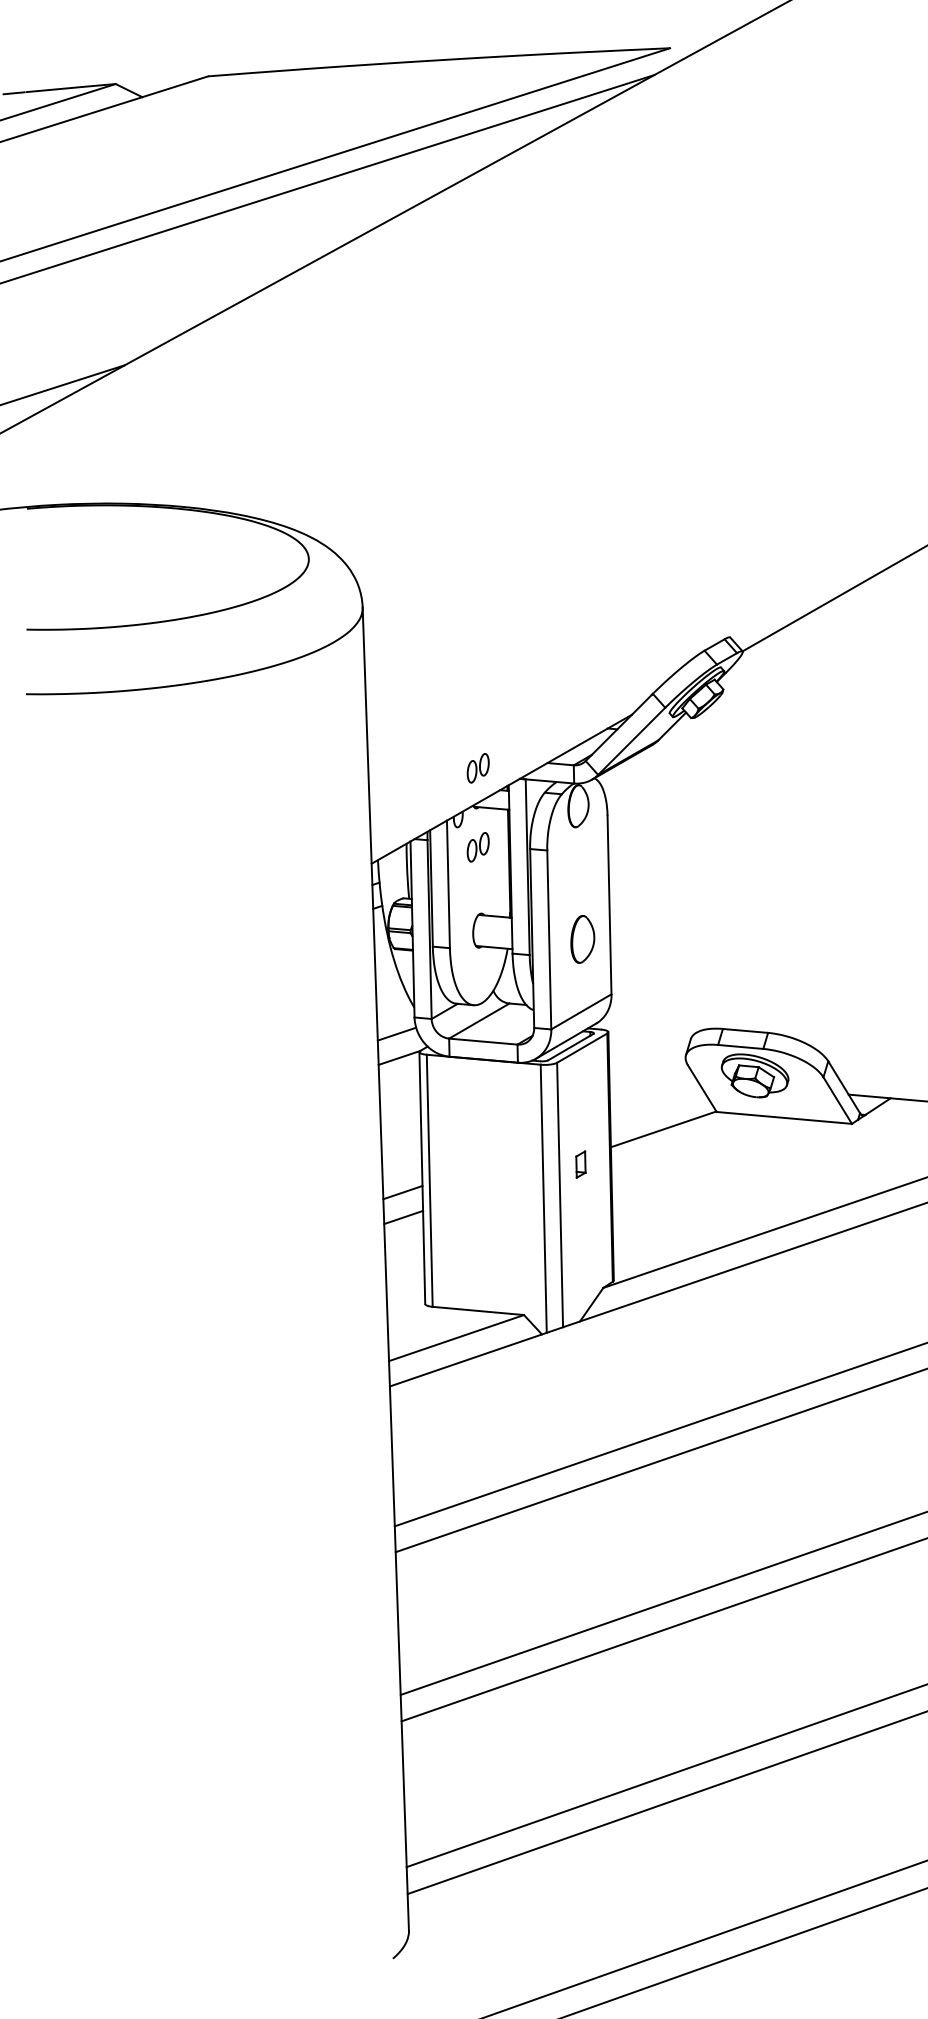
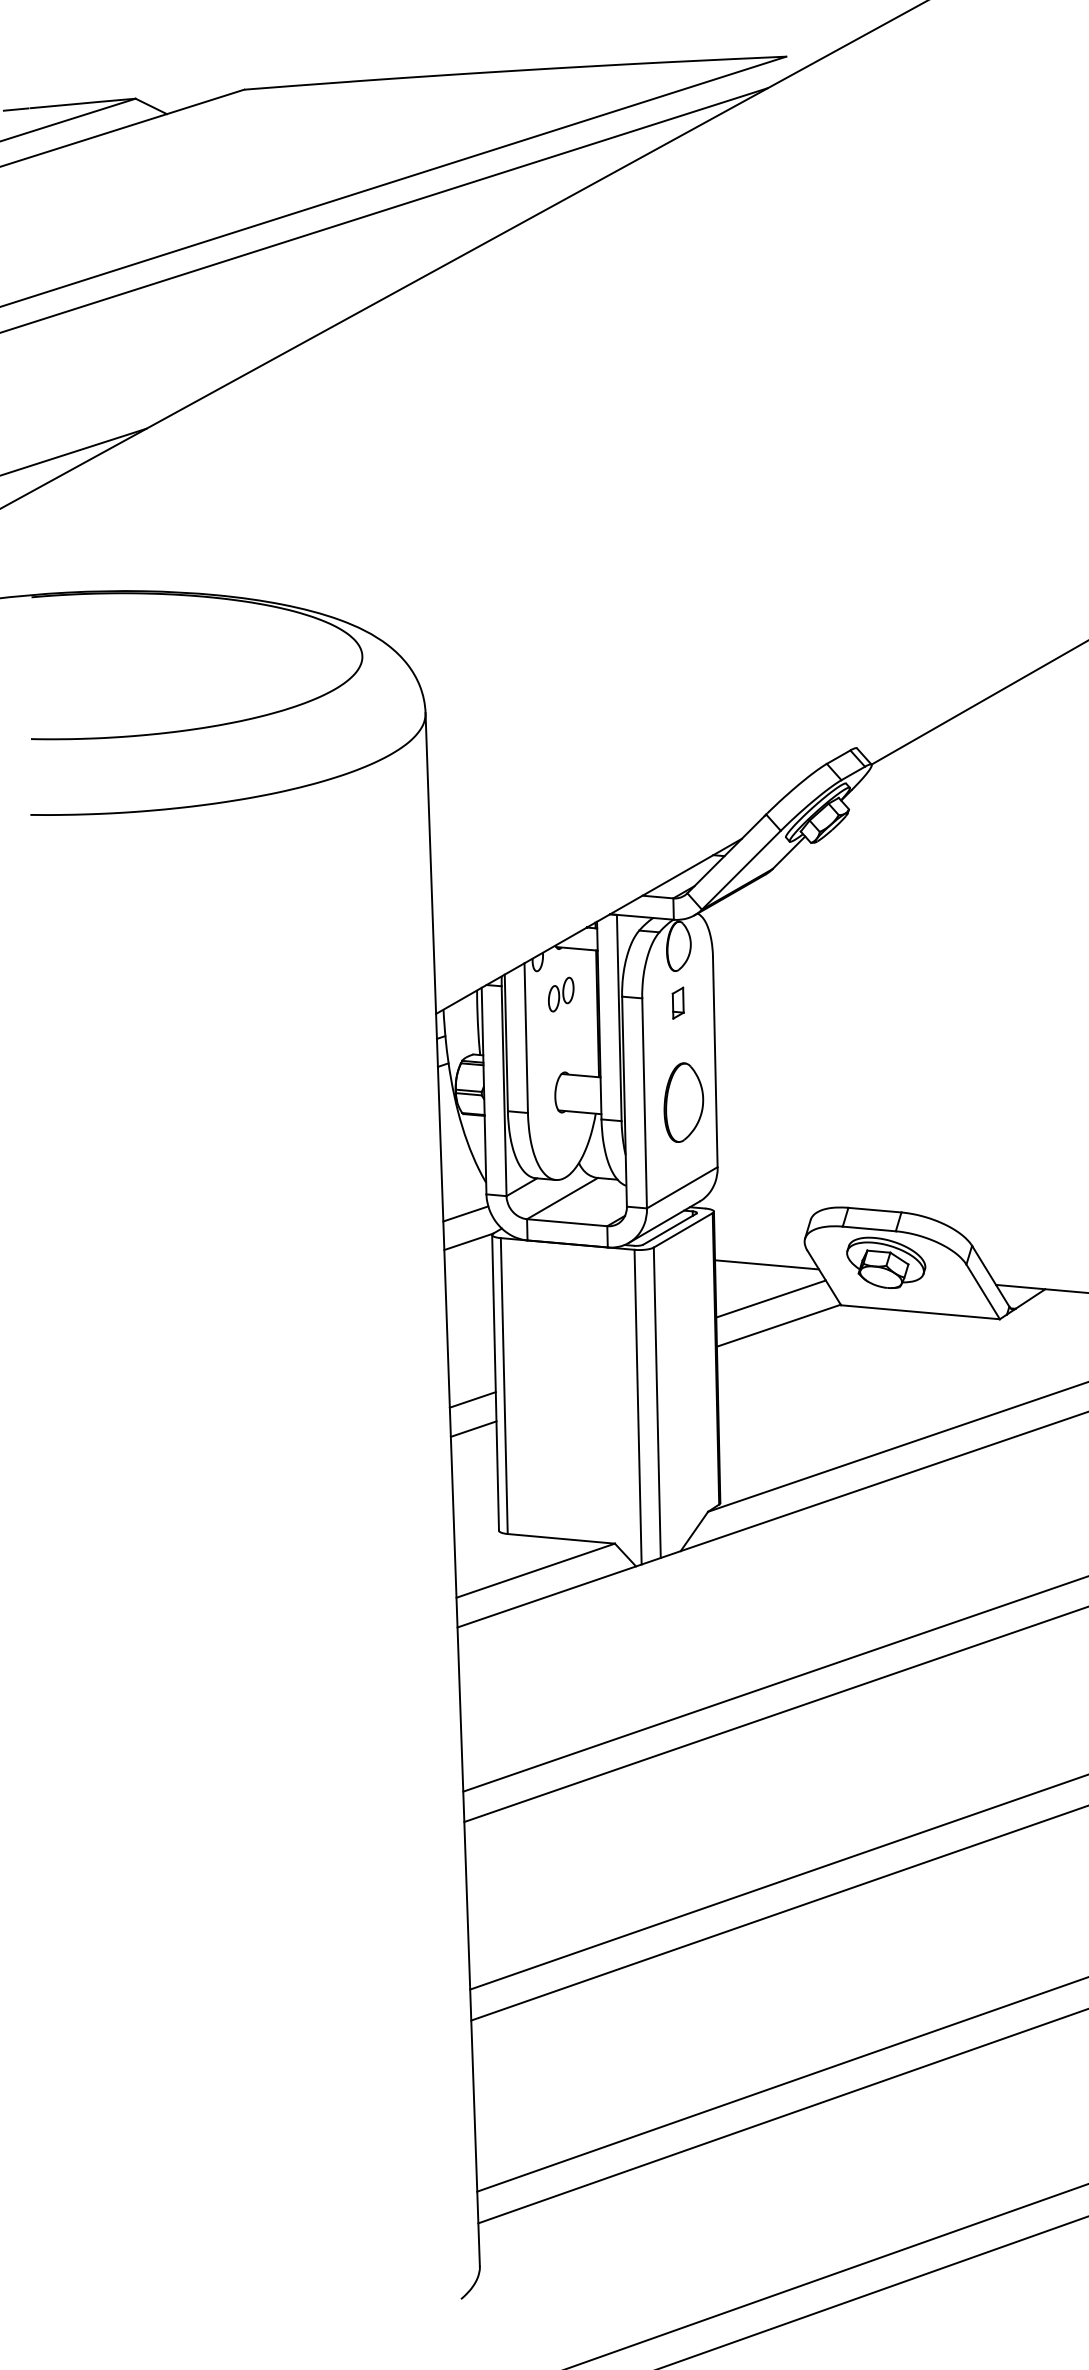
part: (477, 768) -> (560, 902), removed
part: (582, 939) -> (683, 1102), size x1.43
line: (653, 1077) -> (766, 1264), added
line: (656, 1106) -> (770, 1298), added
part: (580, 1164) -> (677, 1003), moved

